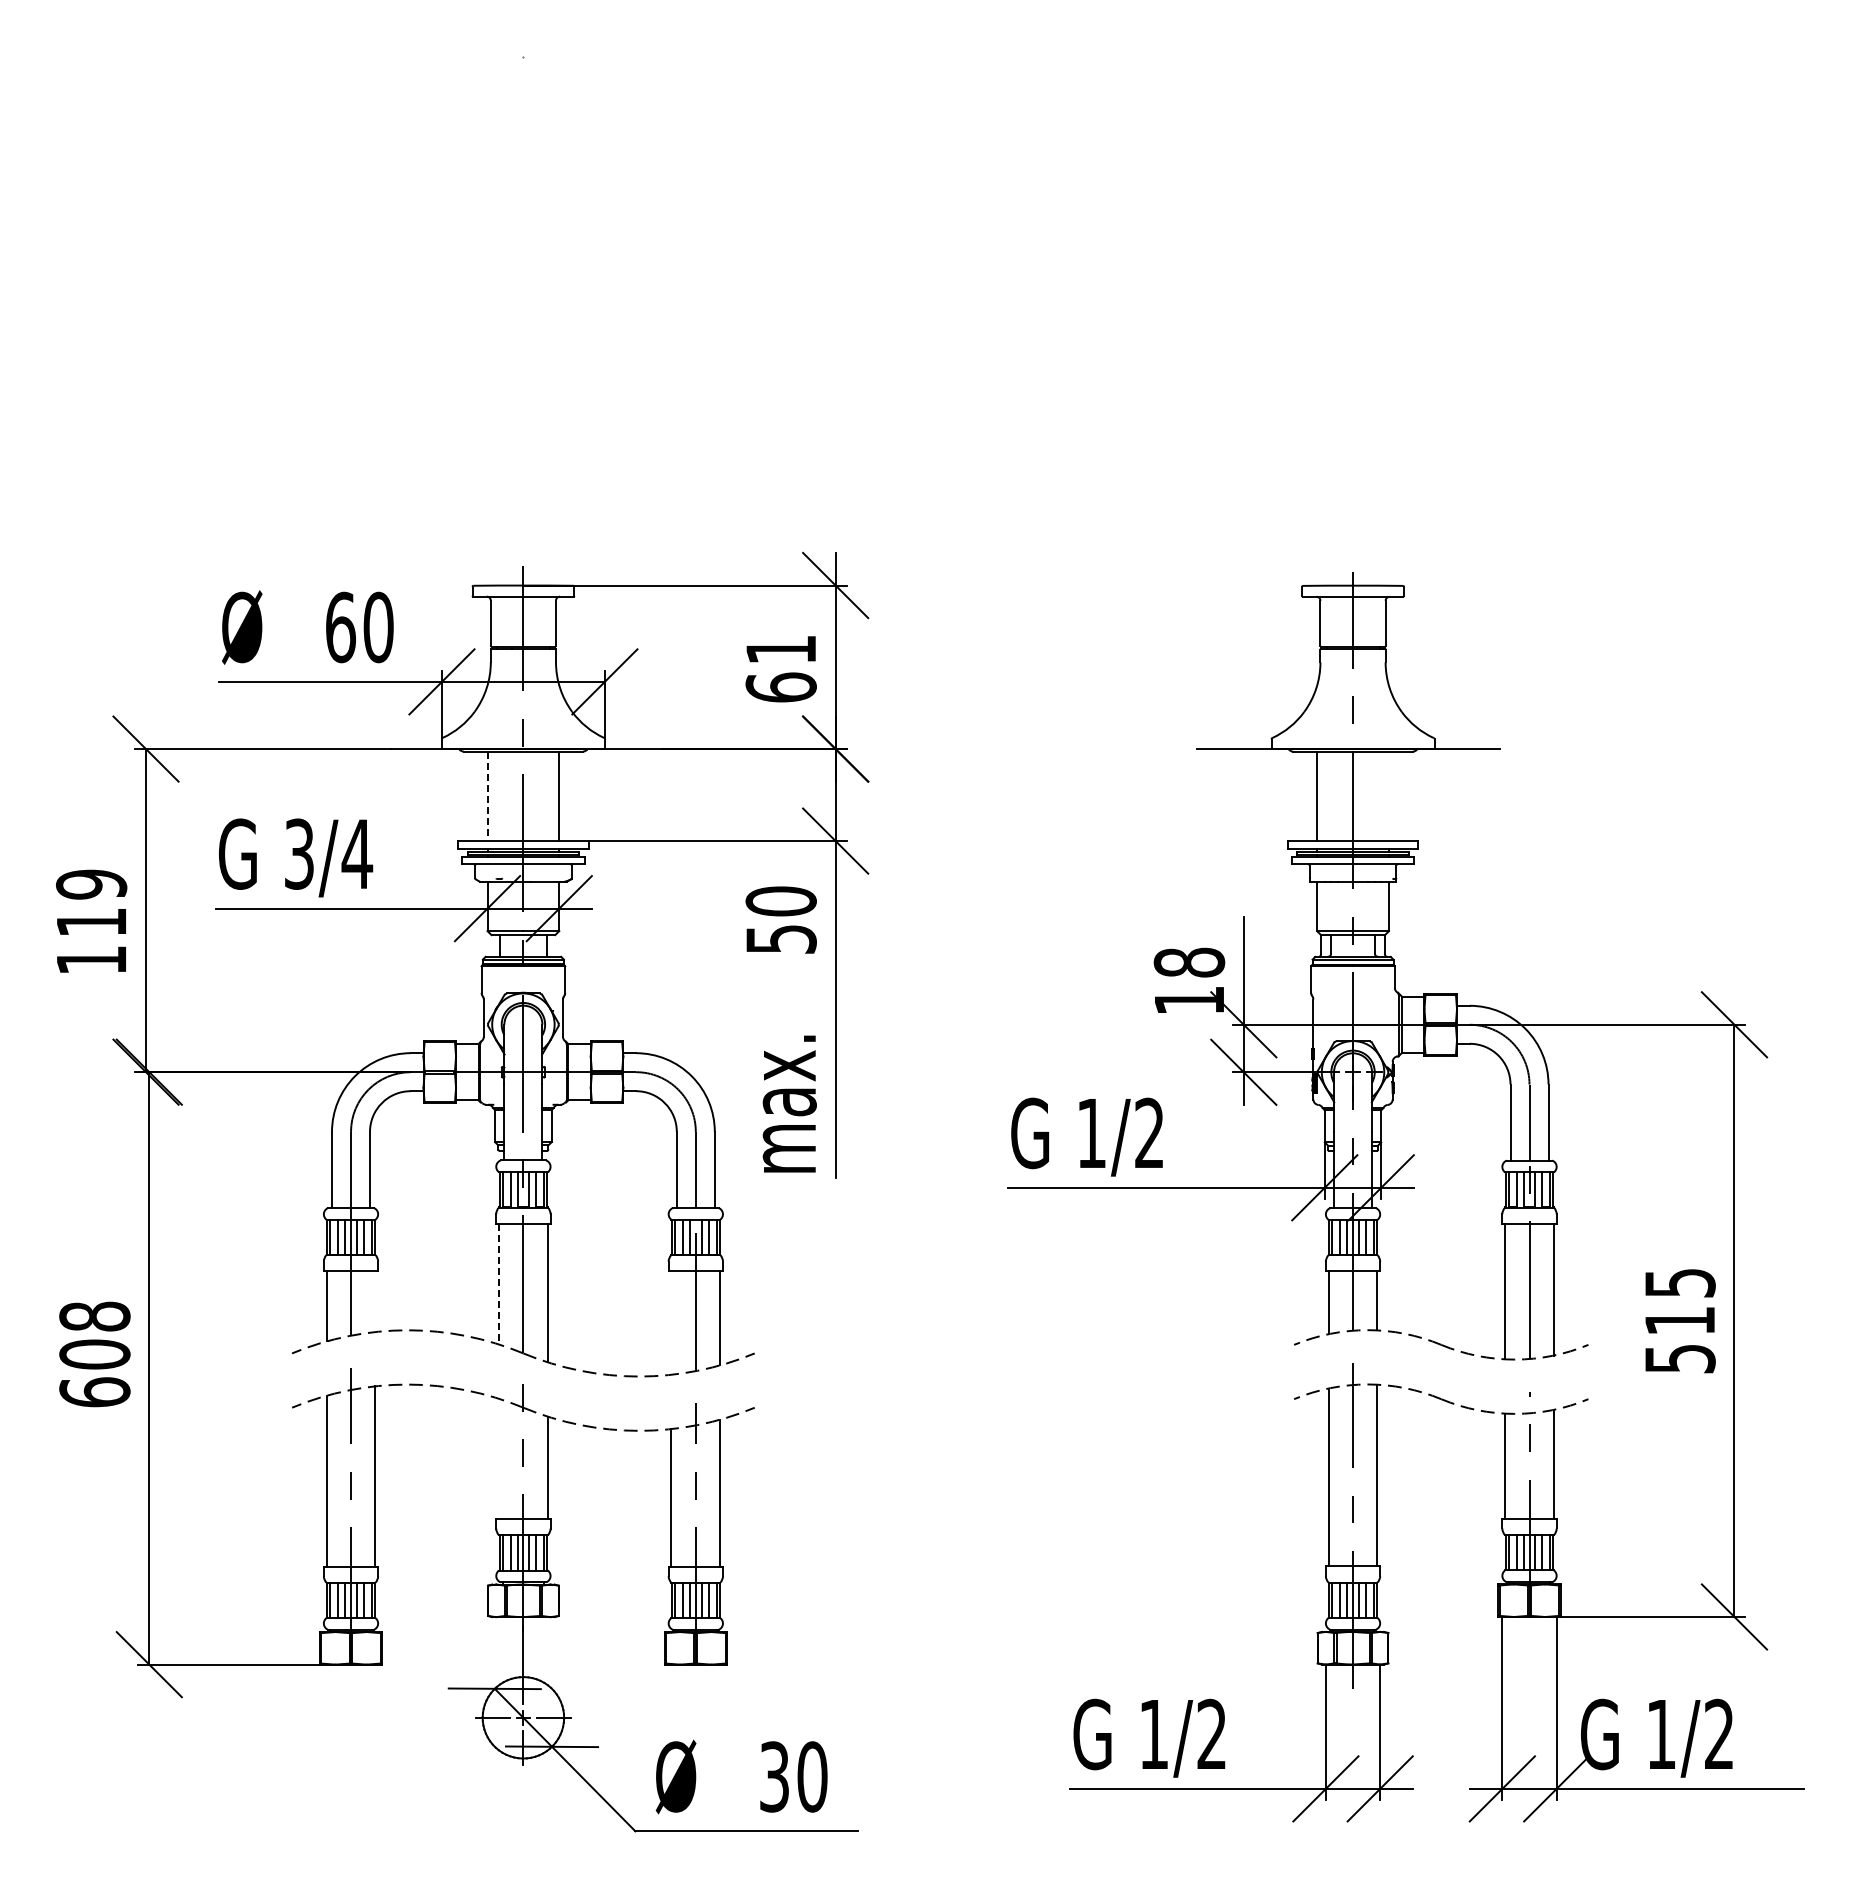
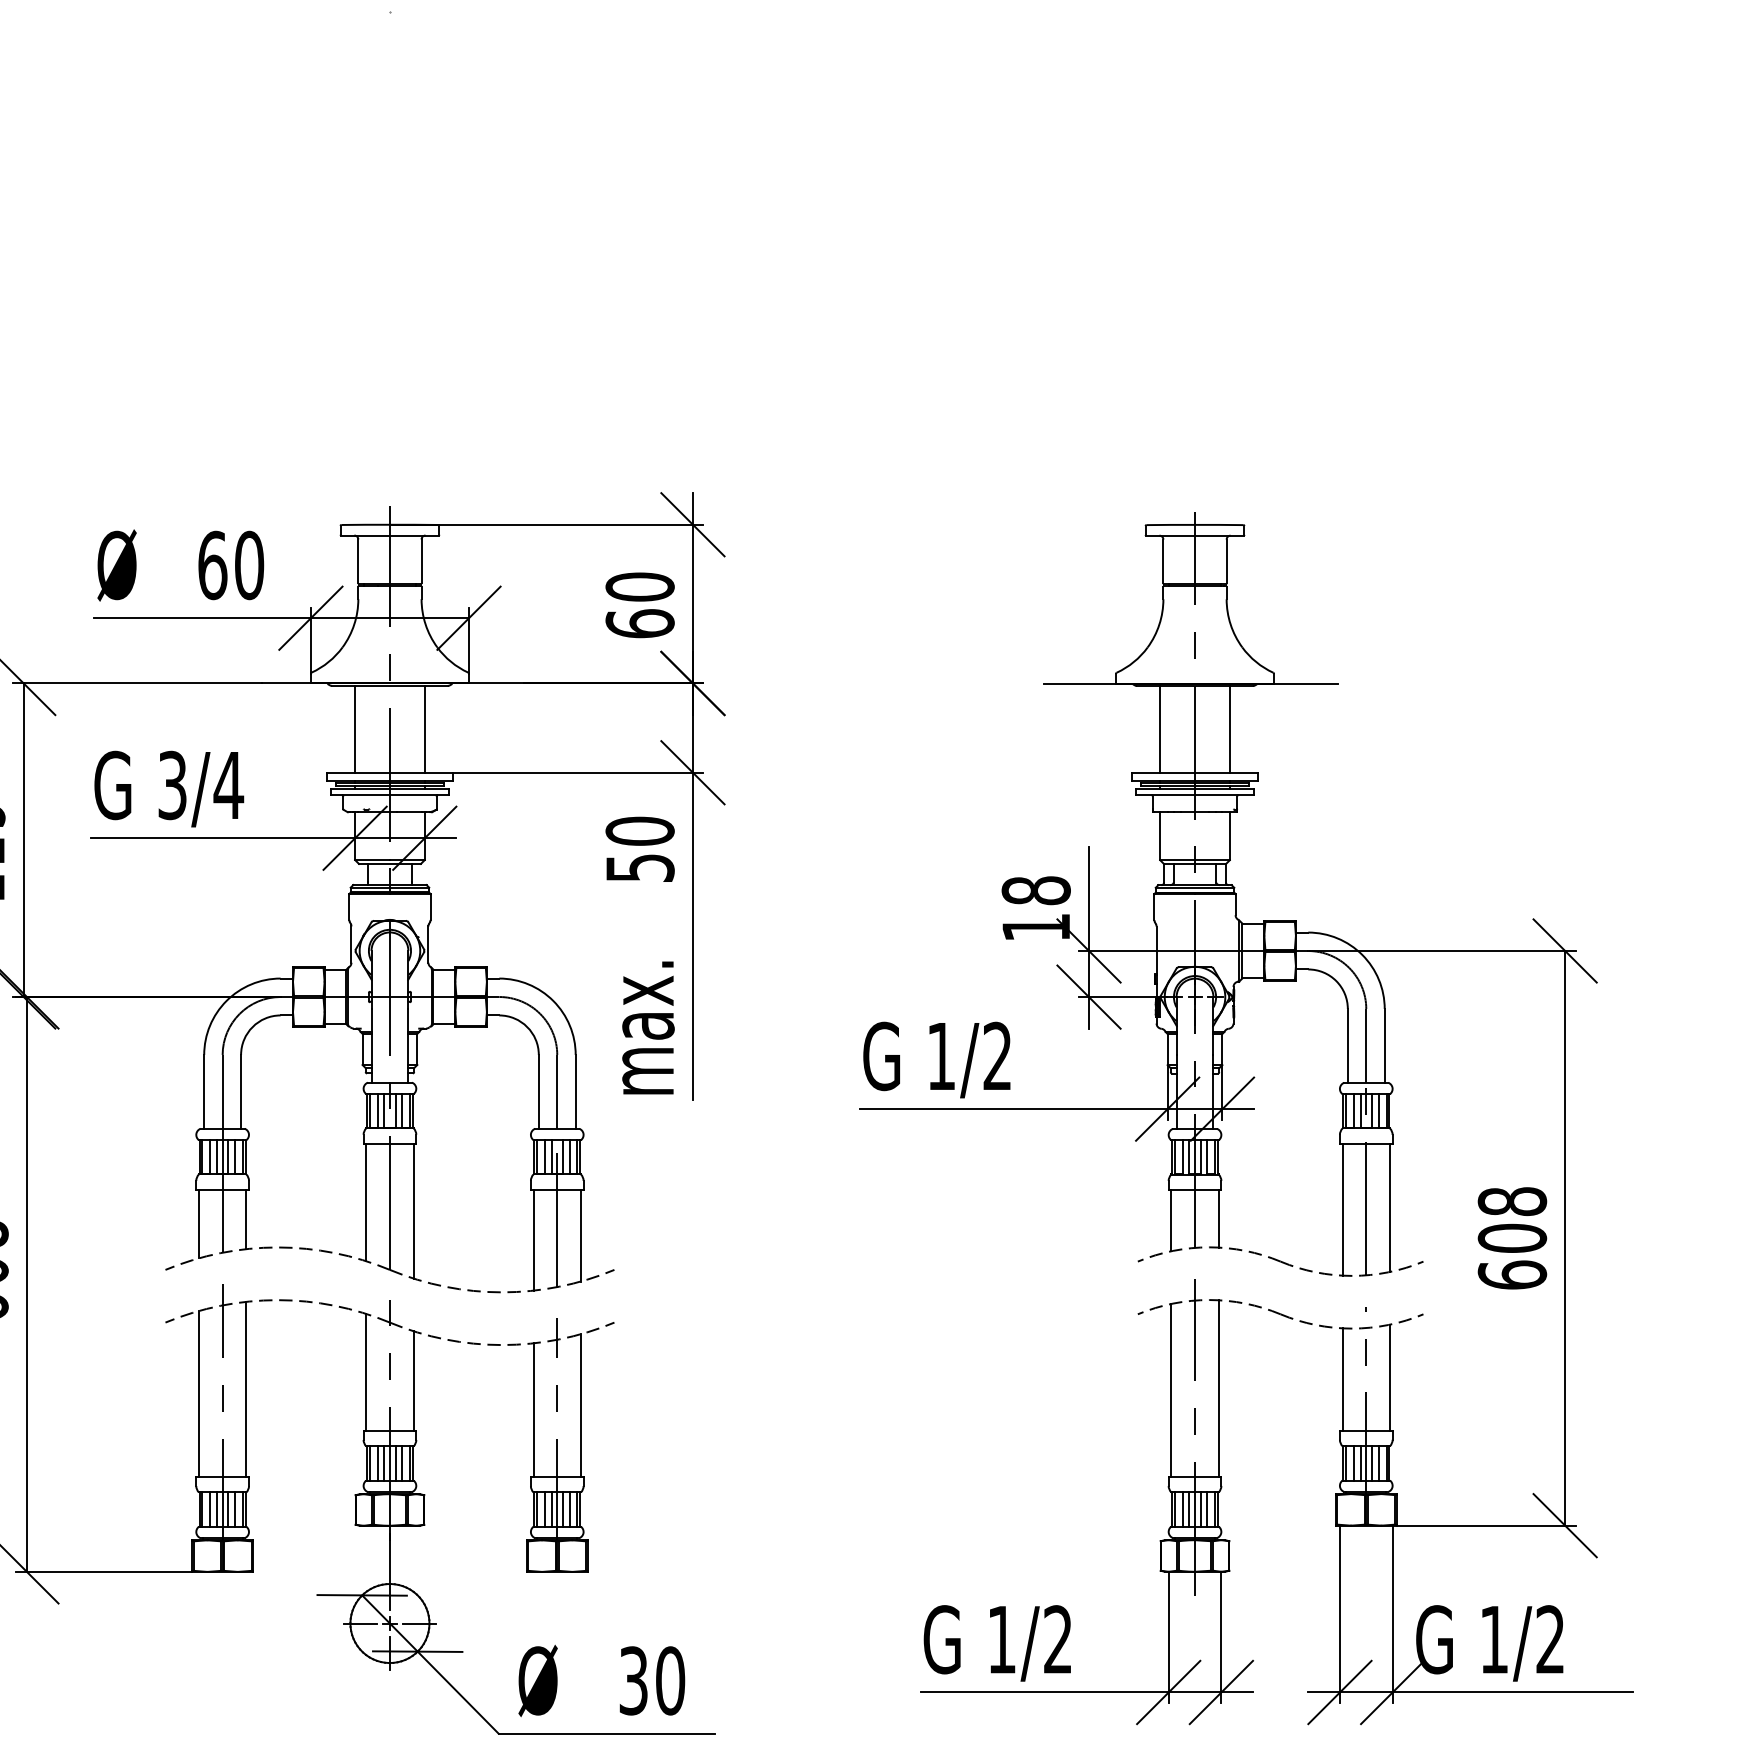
text: (780, 649) -> (639, 586), 61 -> 60
line: (487, 796) -> (355, 729), dashed -> solid
line: (1388, 796) -> (1229, 729), added
line: (498, 1284) -> (365, 1203), dashed -> solid
line: (375, 1301) -> (246, 1219), added
text: (1679, 1320) -> (1511, 1237), 515 -> 608
line: (671, 1322) -> (533, 1239), added
line: (498, 1458) -> (365, 1371), added

